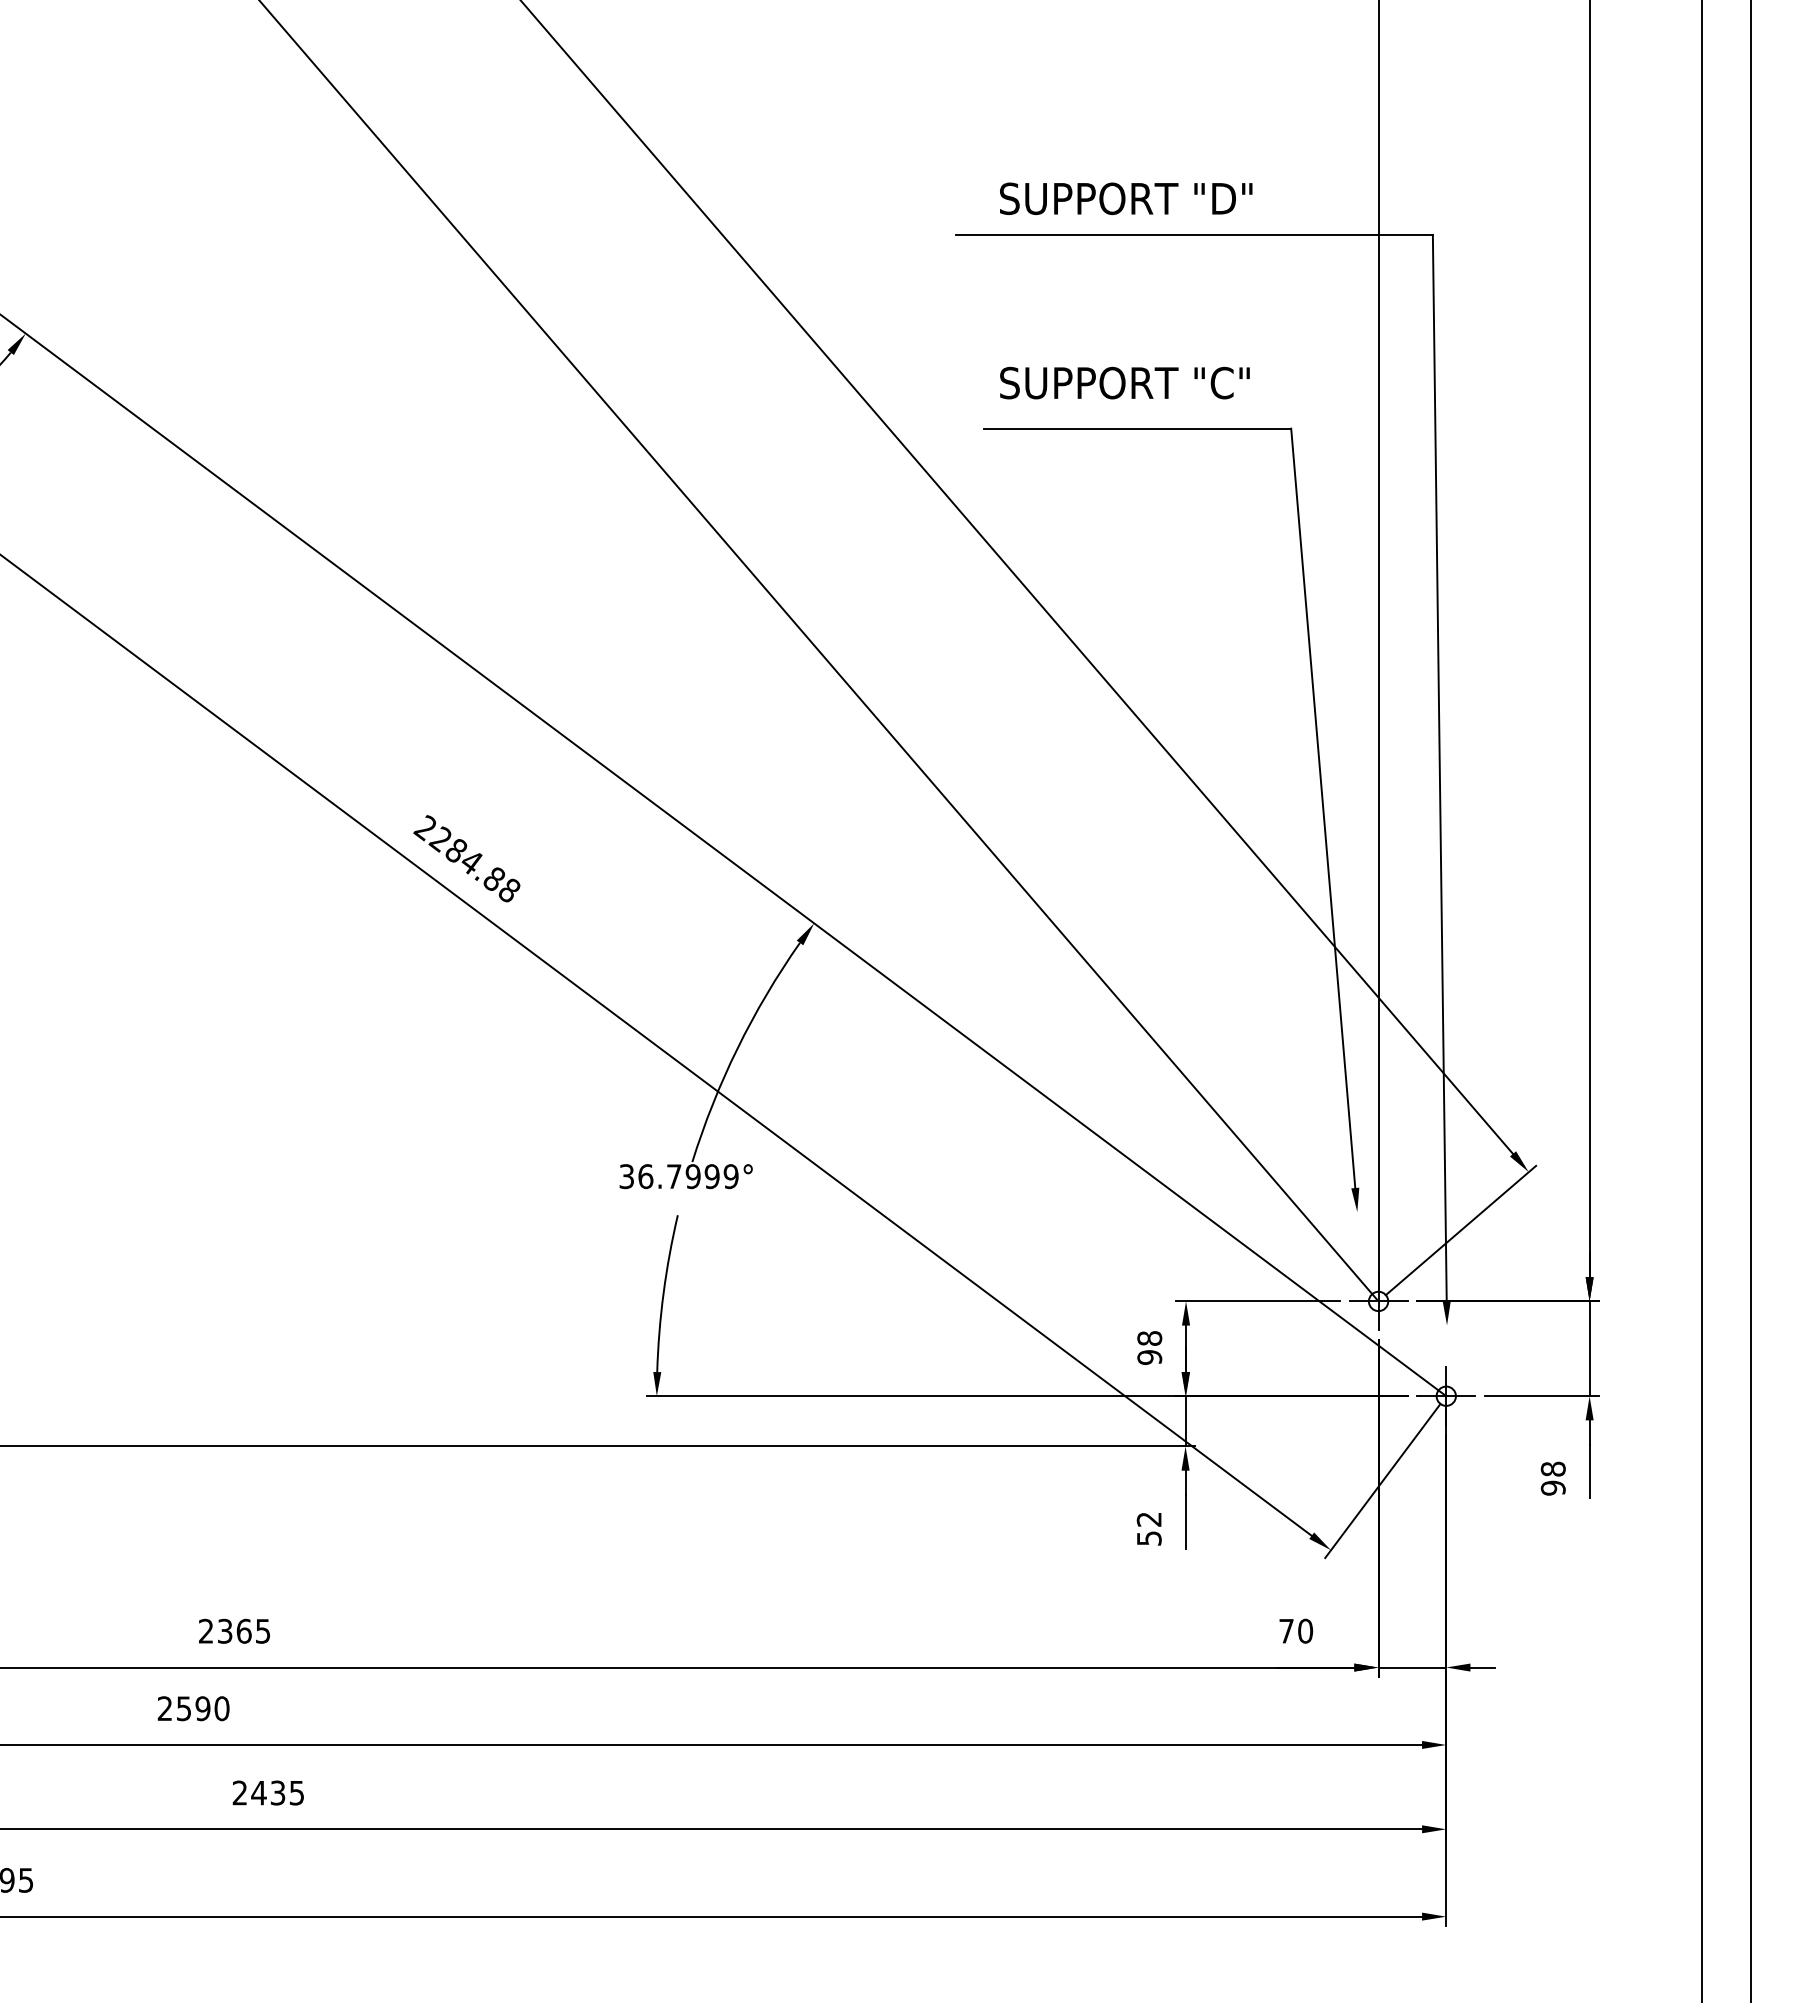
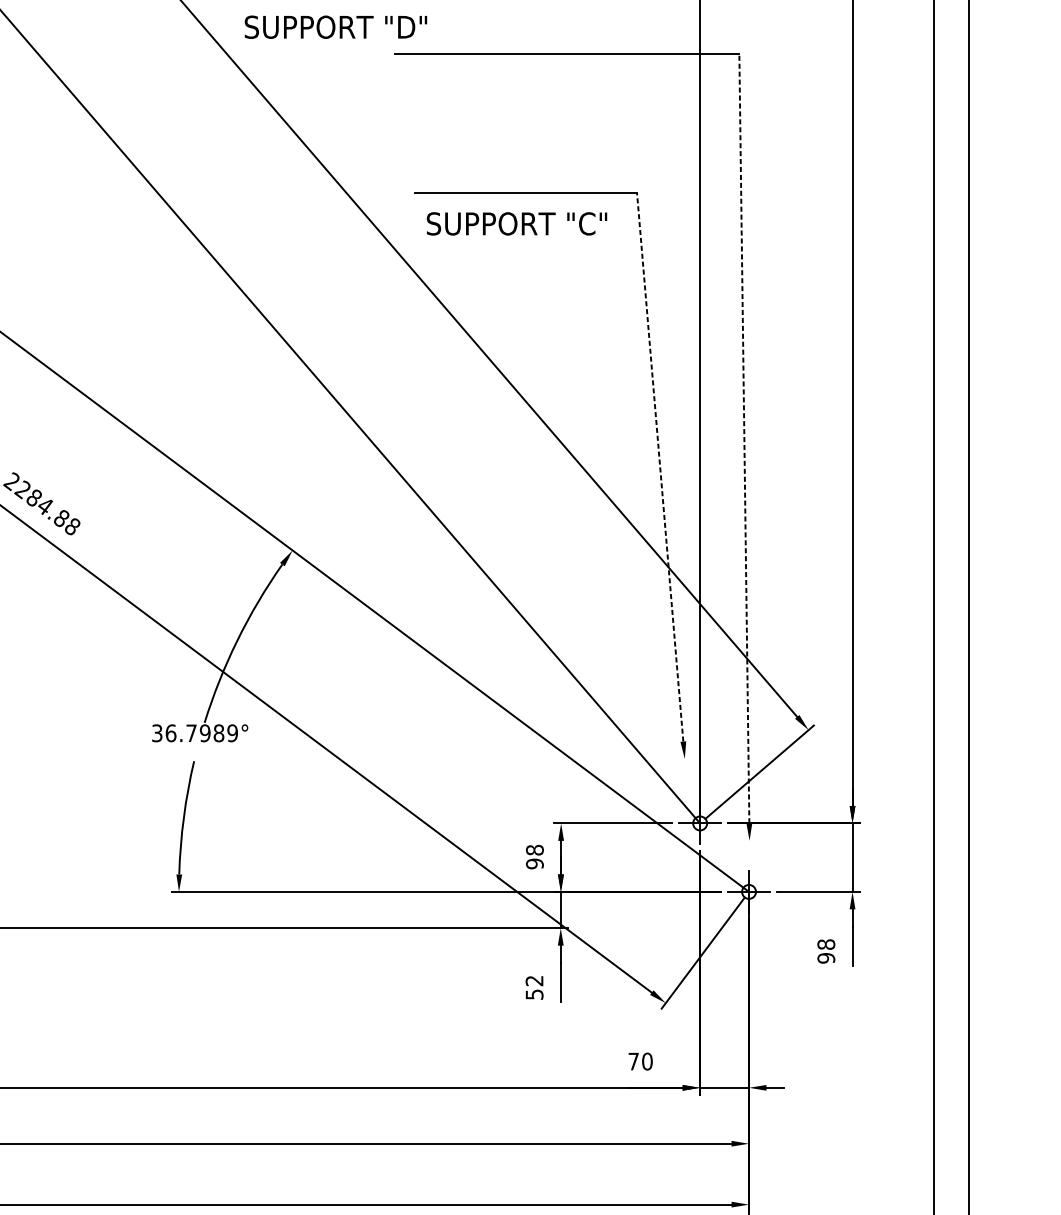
text: (1126, 198) -> (336, 27), moved
text: (1124, 382) -> (516, 223), moved
line: (1439, 767) -> (744, 437), solid -> dashed
line: (1323, 807) -> (660, 466), solid -> dashed
text: (711, 1176) -> (218, 733), 36.7999° -> 36.7989°

